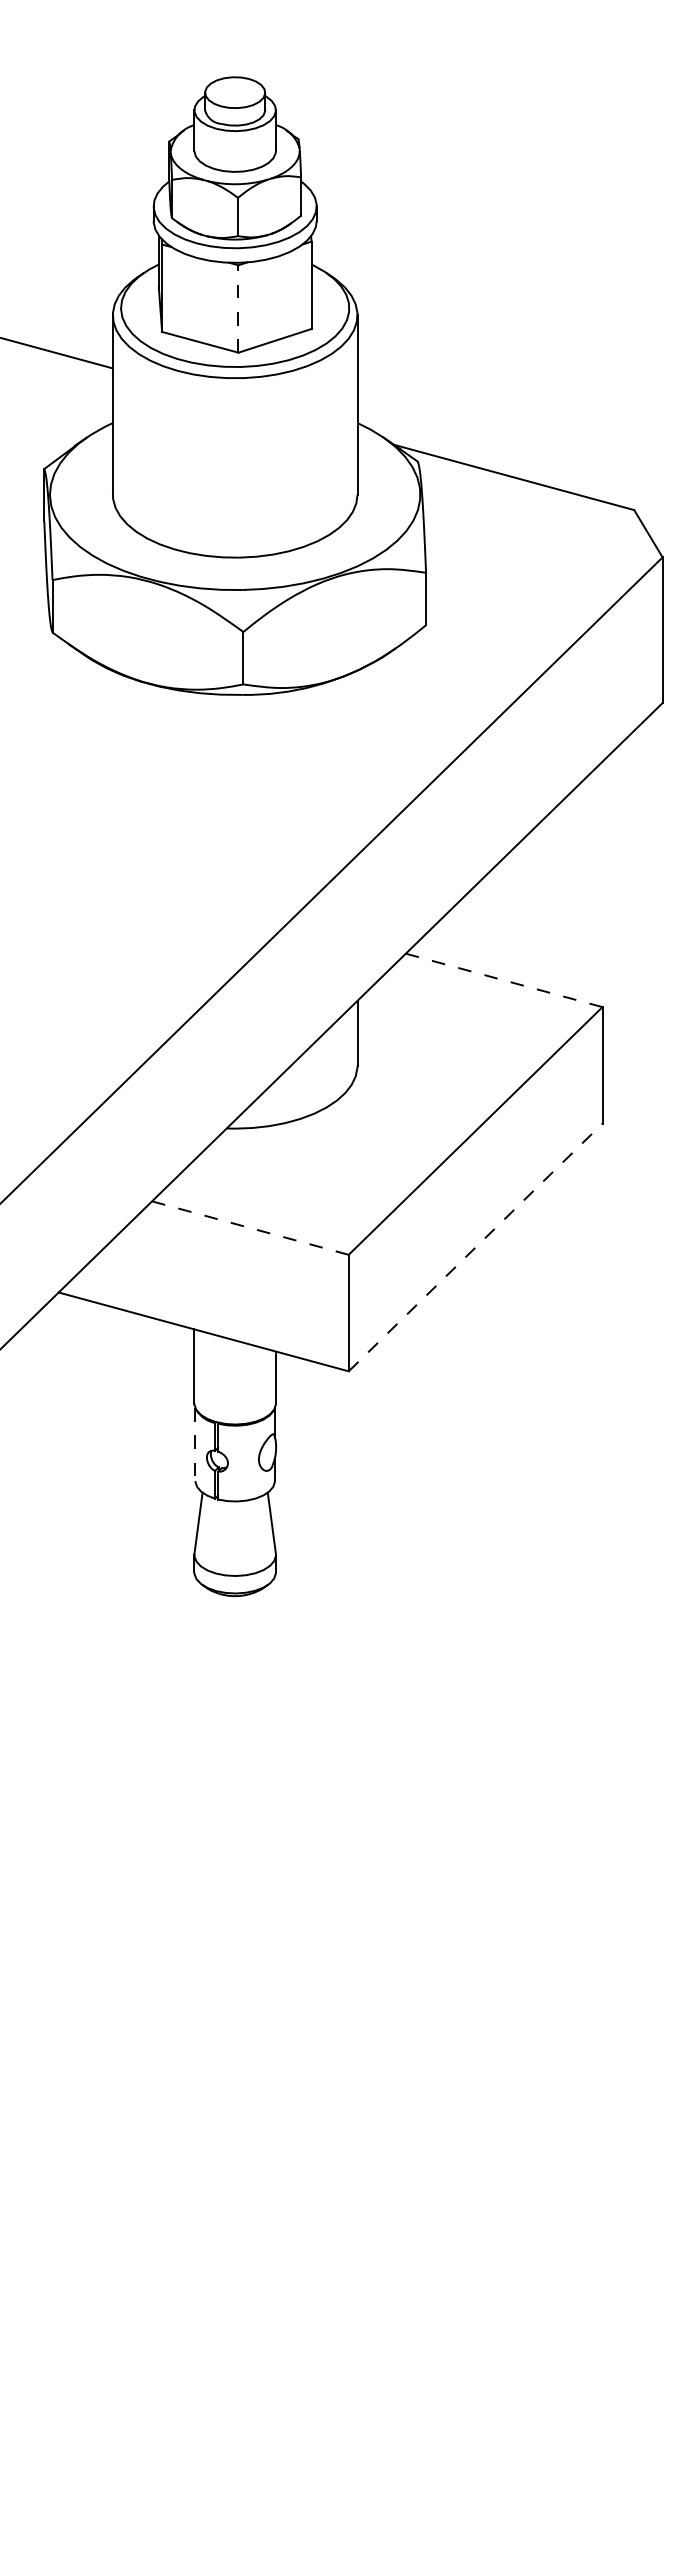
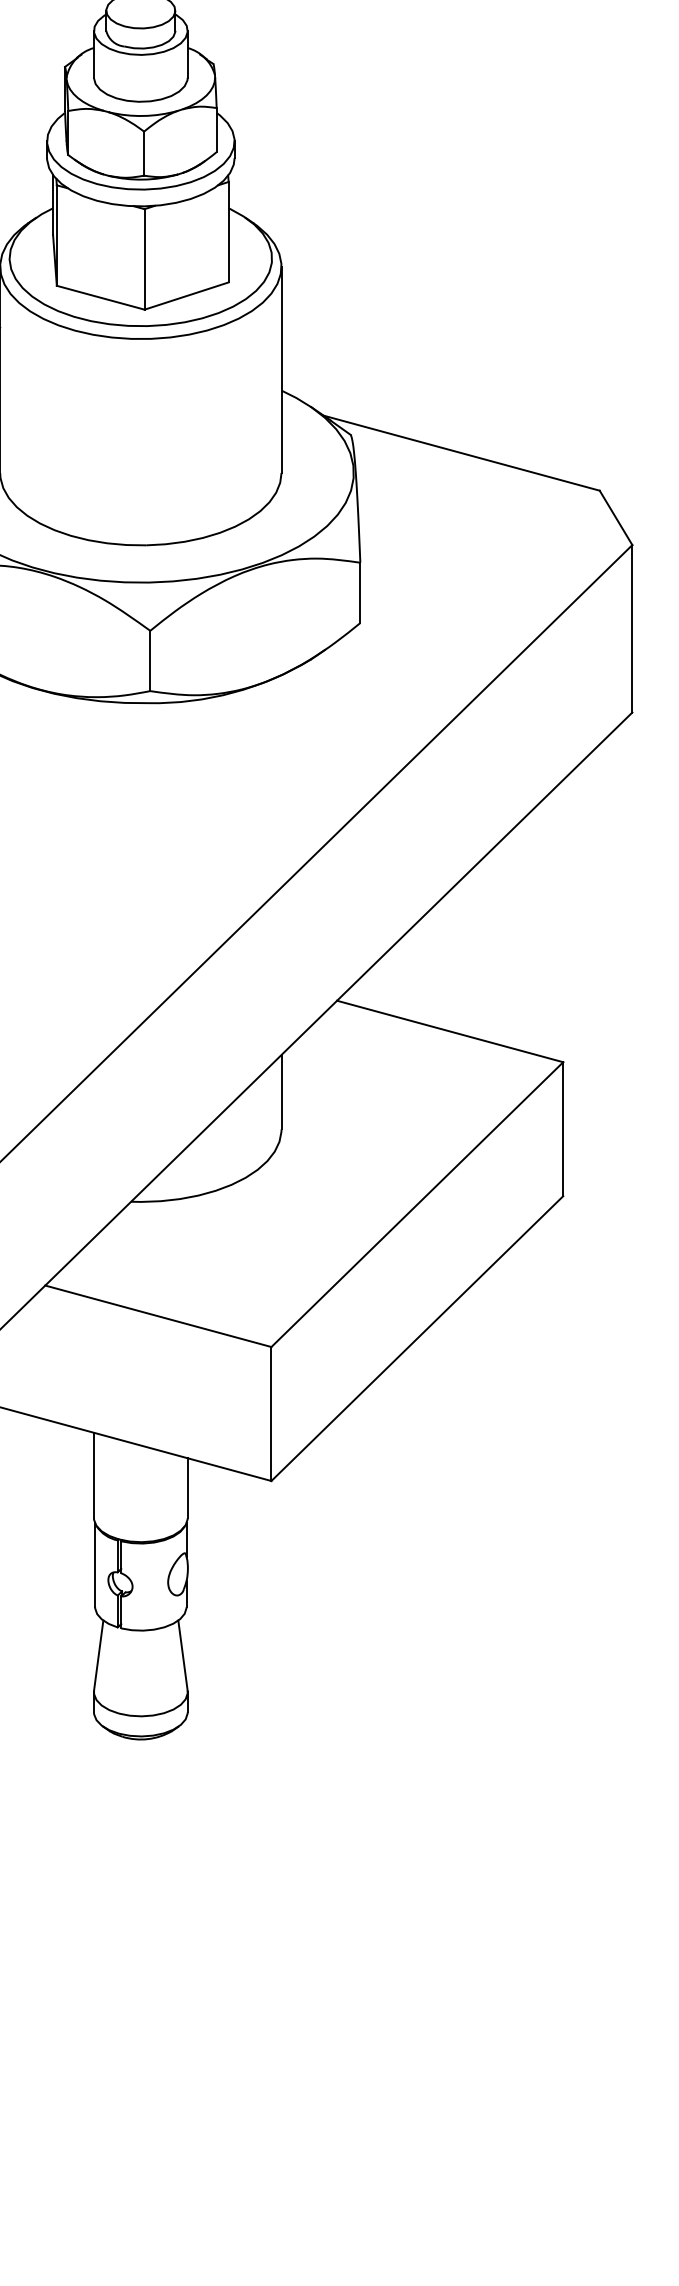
line: (238, 309) -> (144, 260), dashed -> solid
line: (504, 980) -> (450, 1031), dashed -> solid
line: (250, 1228) -> (158, 1316), dashed -> solid
line: (475, 1247) -> (417, 1338), dashed -> solid
line: (195, 1445) -> (95, 1566), dashed -> solid

